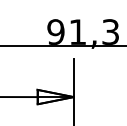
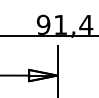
text: (110, 31) -> (86, 24), 91,3 -> 91,4

